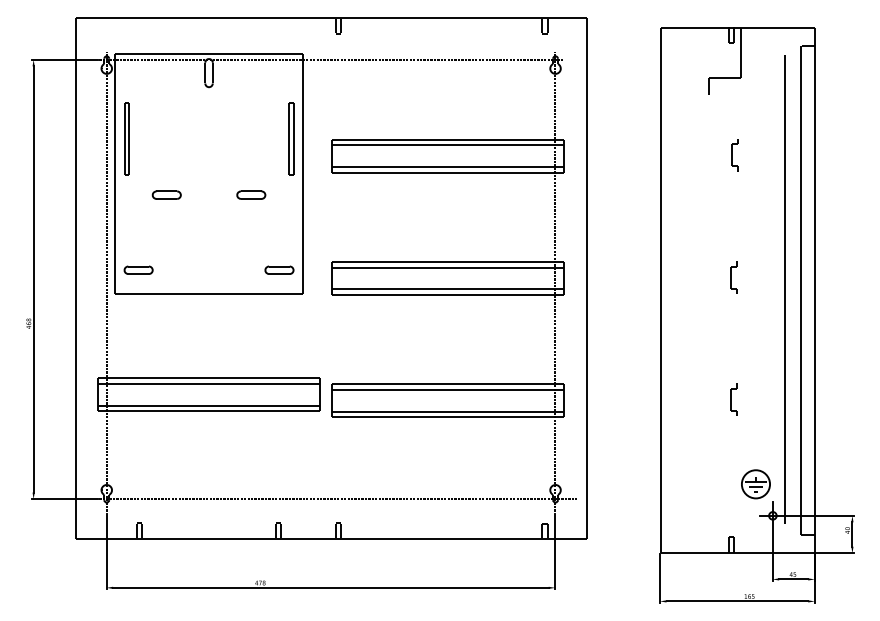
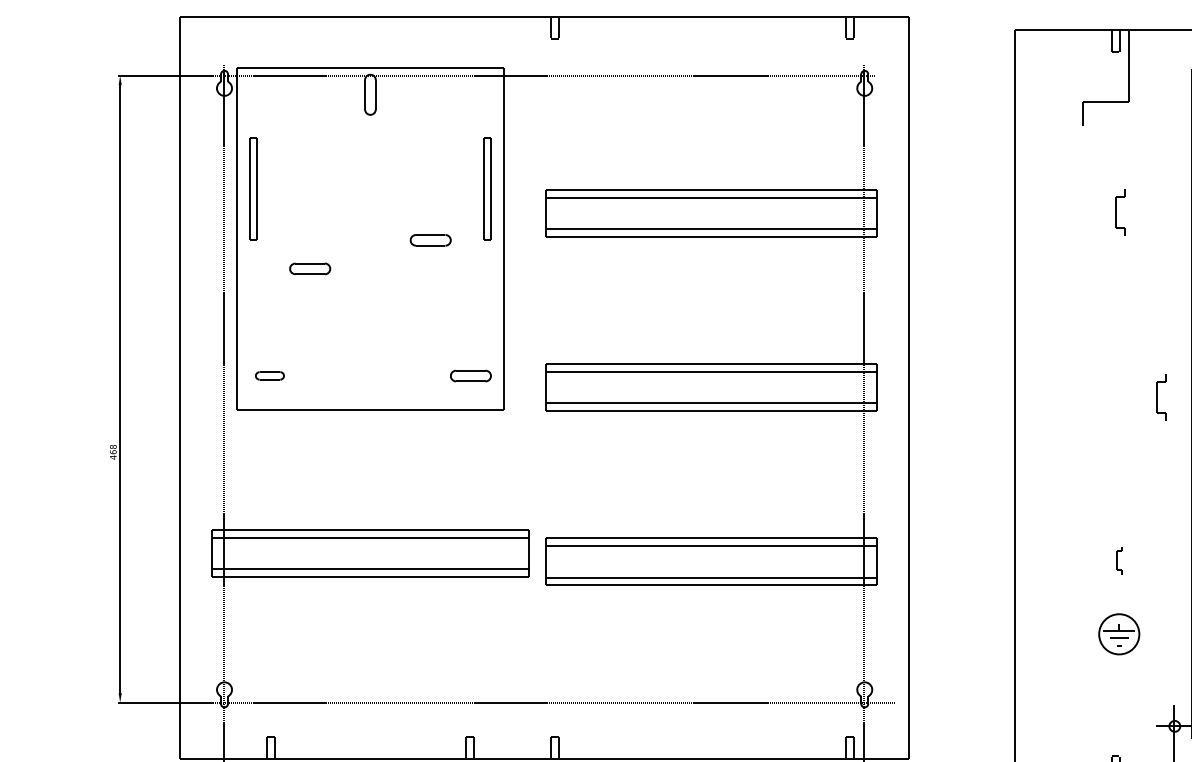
part: (251, 194) -> (430, 239), moved
part: (138, 269) -> (269, 374), size x0.7
part: (733, 277) -> (1159, 397), moved
part: (733, 399) -> (1118, 560), size x0.6
part: (755, 484) -> (1118, 634), moved

